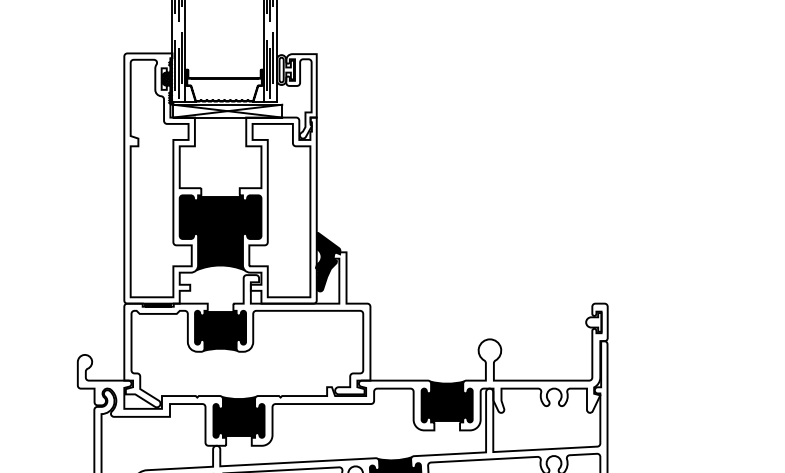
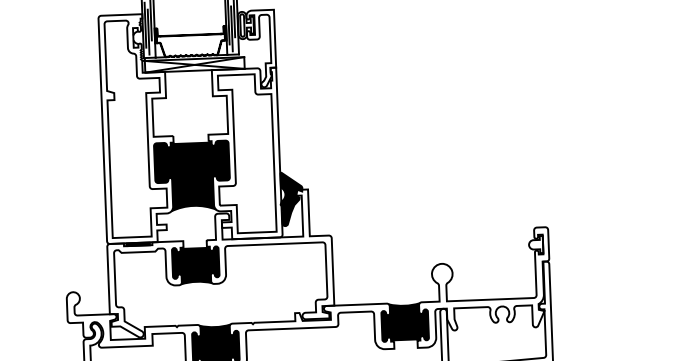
hatch: (166, 81) -> (137, 39), removed

